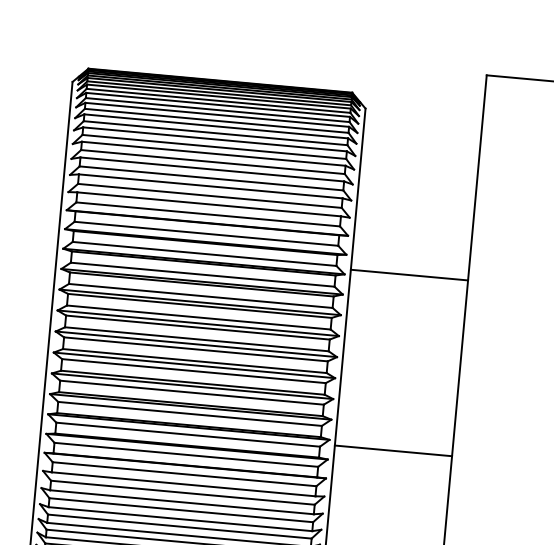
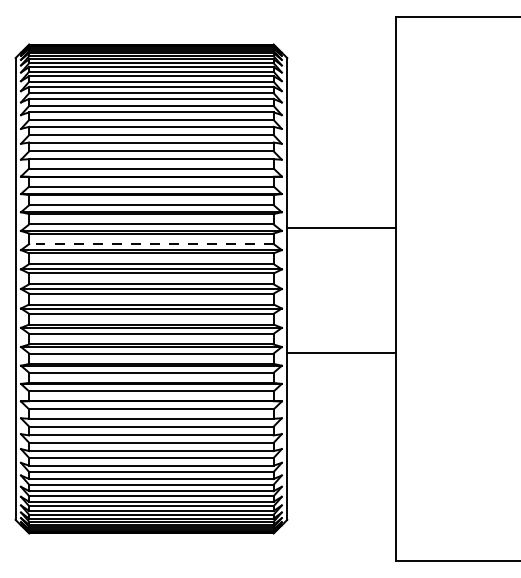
line: (409, 275) -> (341, 228), moved
line: (199, 296) -> (150, 244), solid -> dashed
line: (393, 450) -> (341, 353), moved

